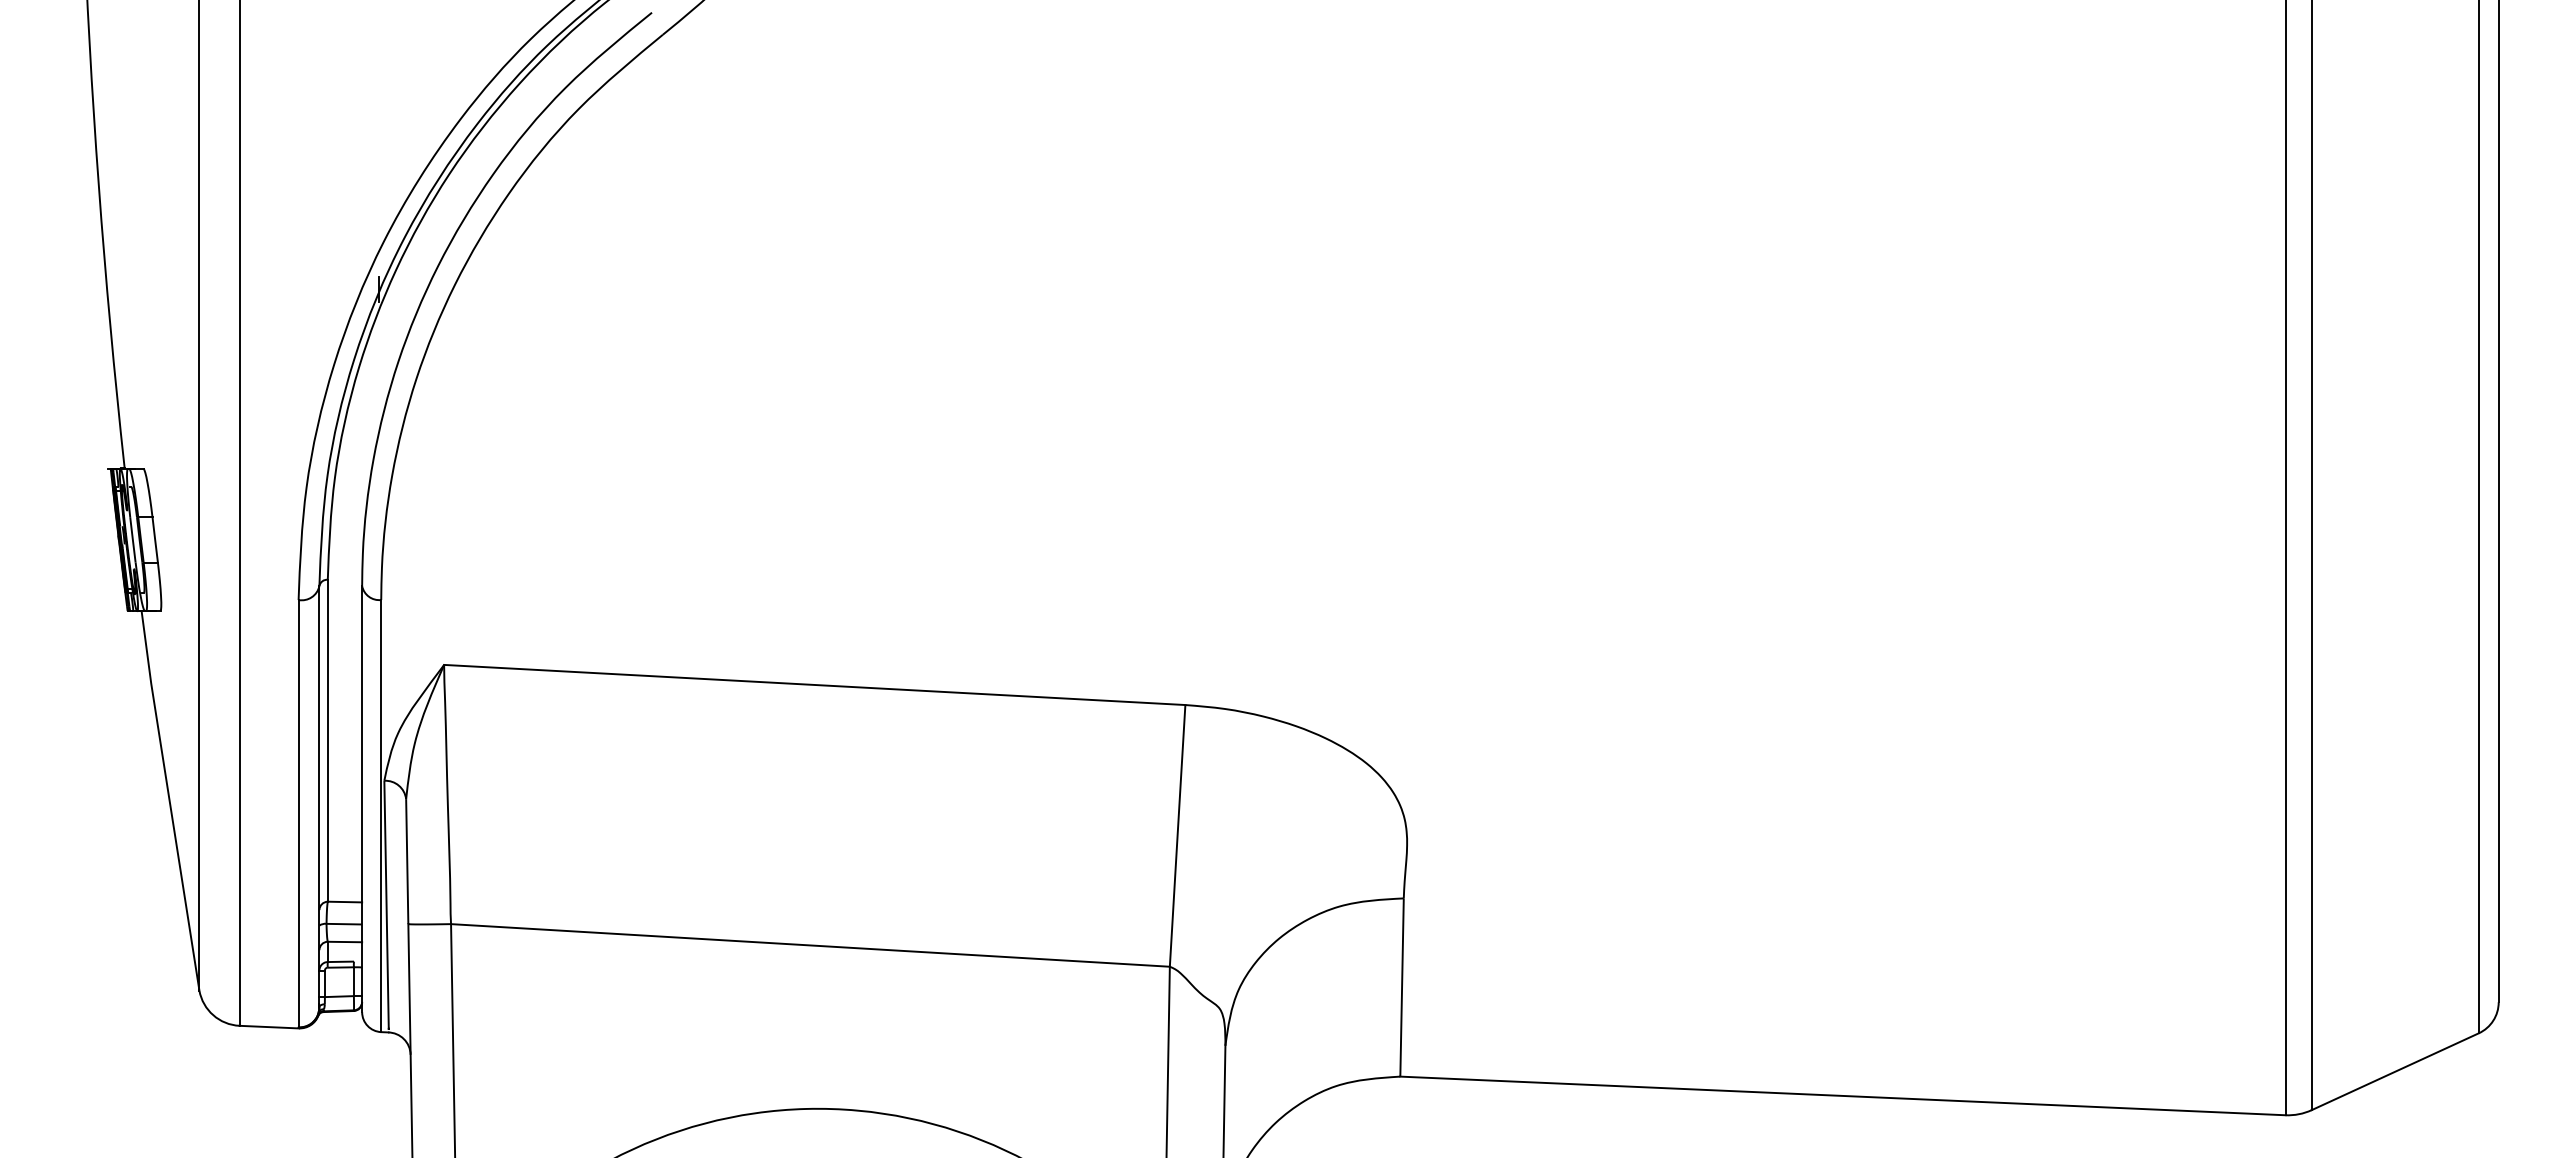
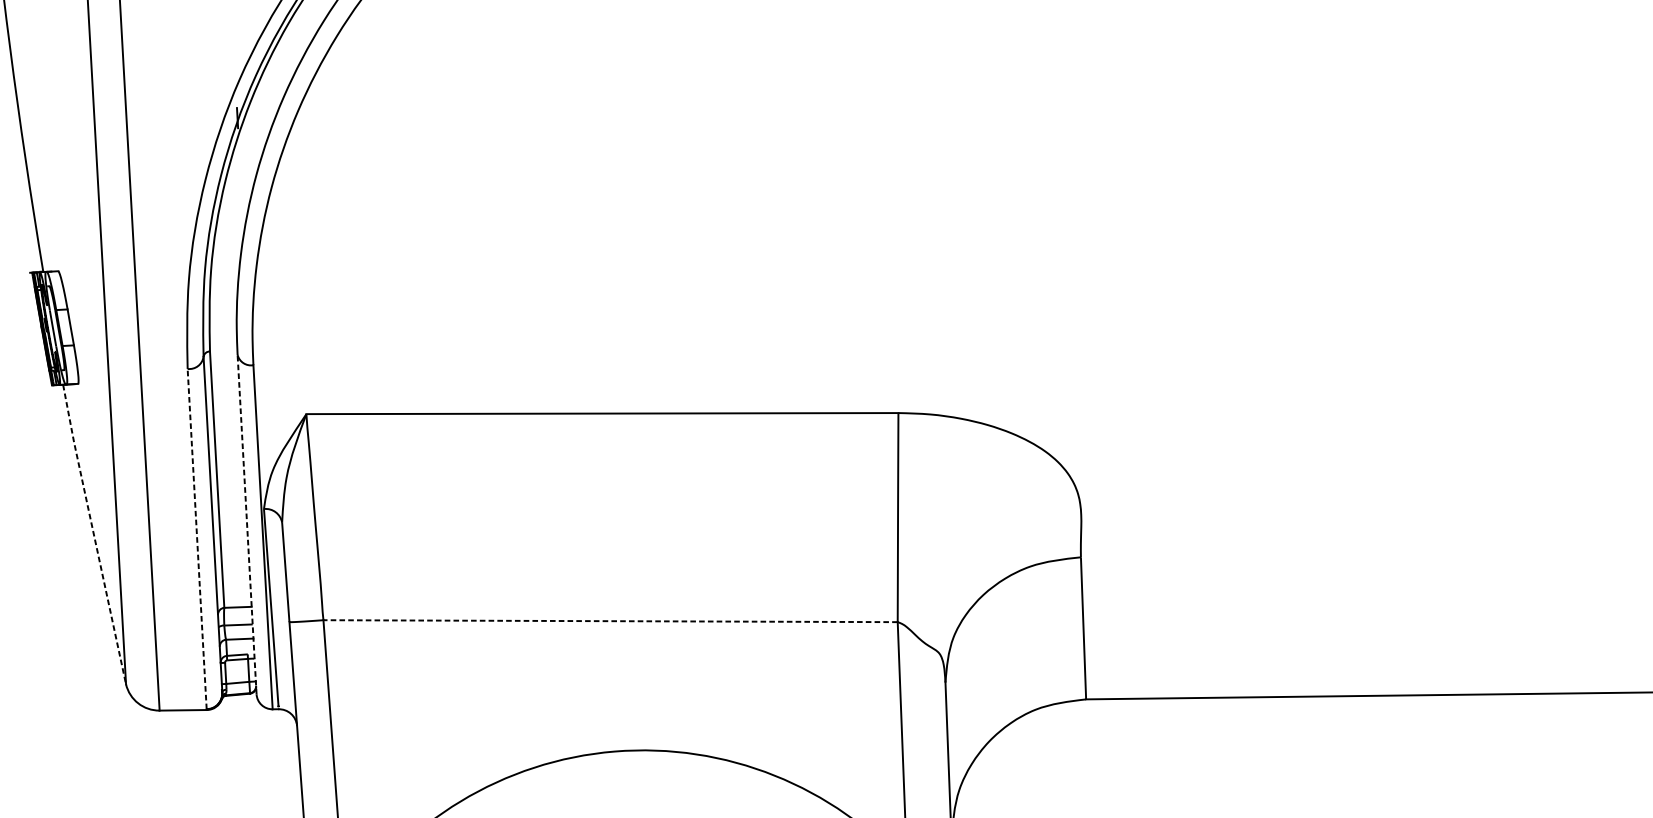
line: (362, 798) -> (247, 524), solid -> dashed
line: (169, 801) -> (93, 535), solid -> dashed
line: (298, 813) -> (197, 538), solid -> dashed
line: (809, 945) -> (609, 621), solid -> dashed

